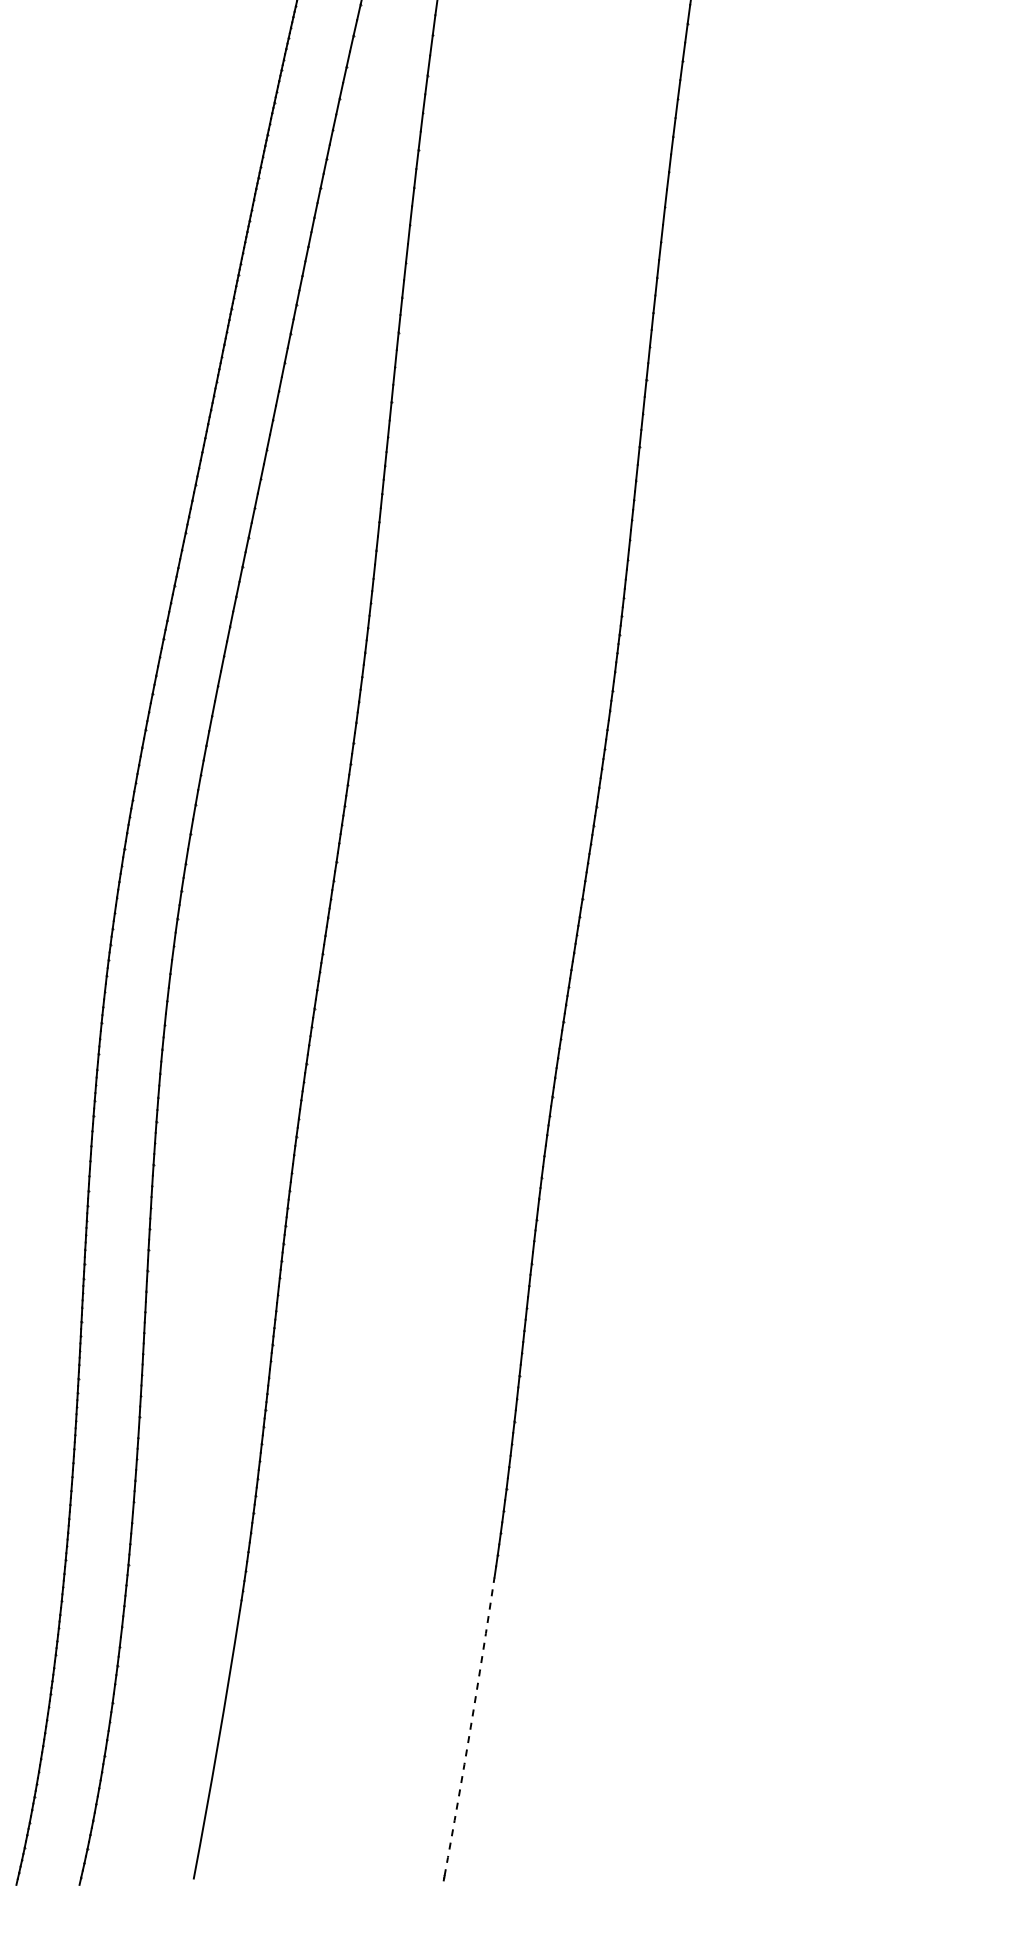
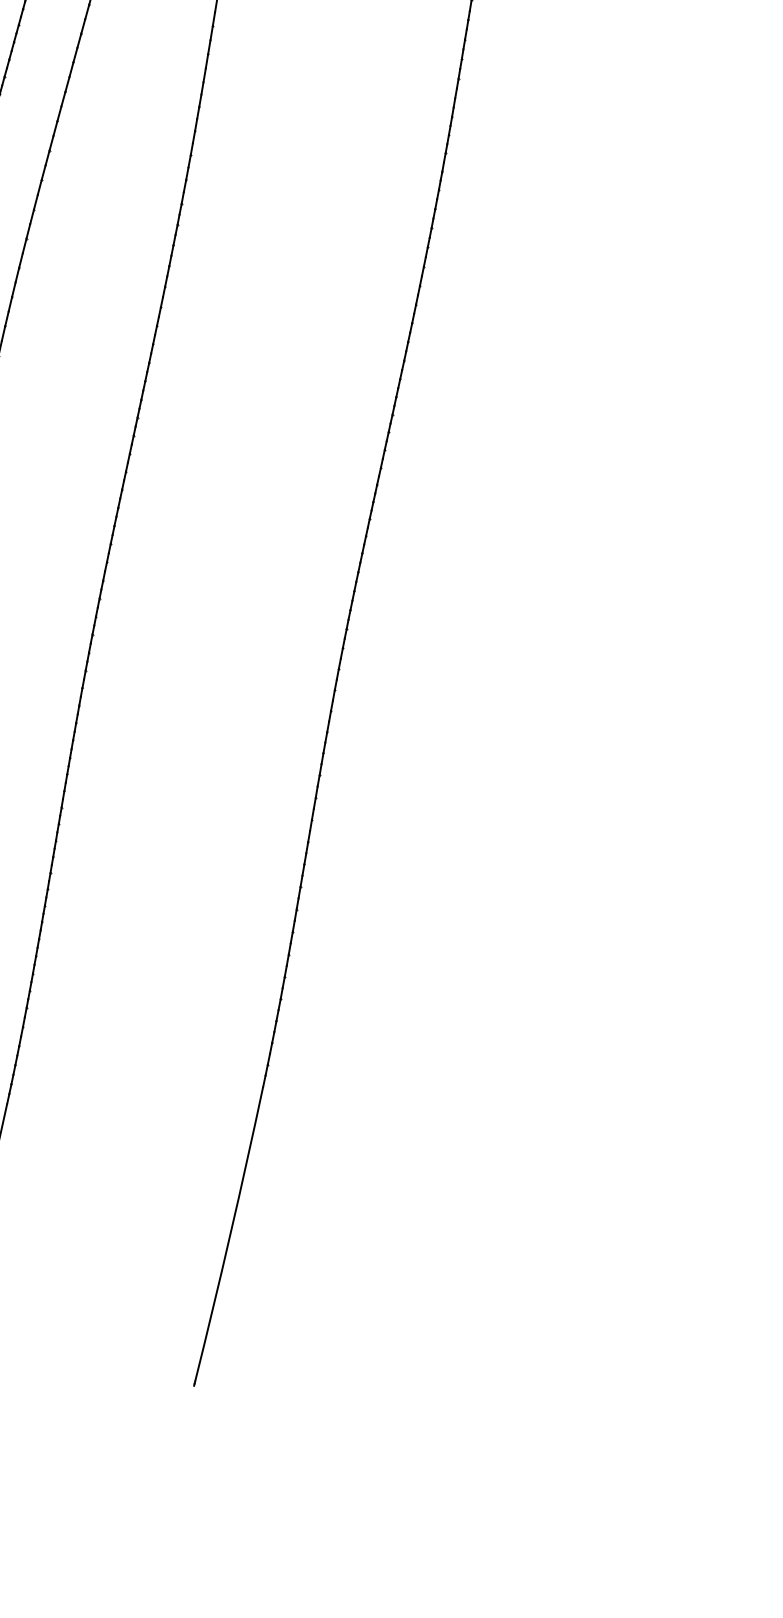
arc: (470, 1727) -> (230, 1234), dashed -> solid

